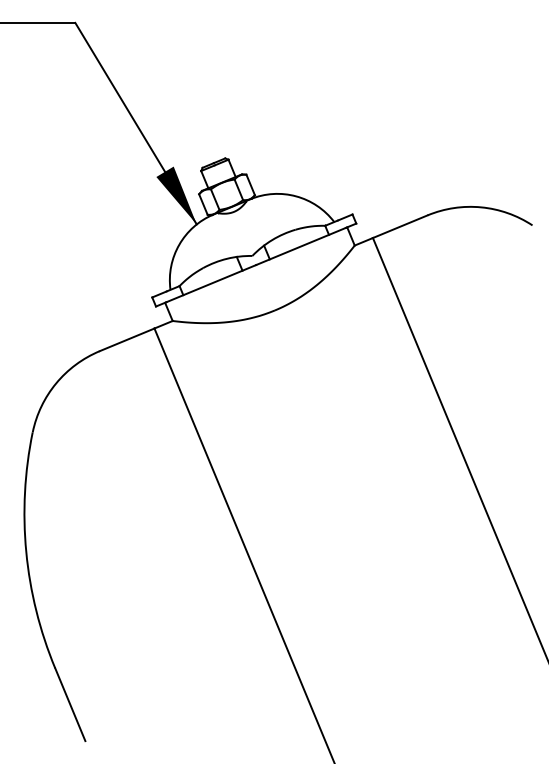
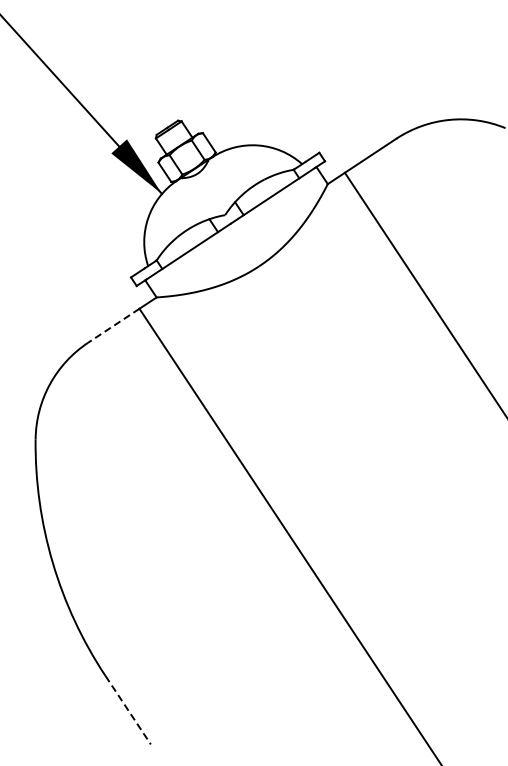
line: (127, 339) -> (114, 325), solid -> dashed
line: (70, 705) -> (128, 711), solid -> dashed

